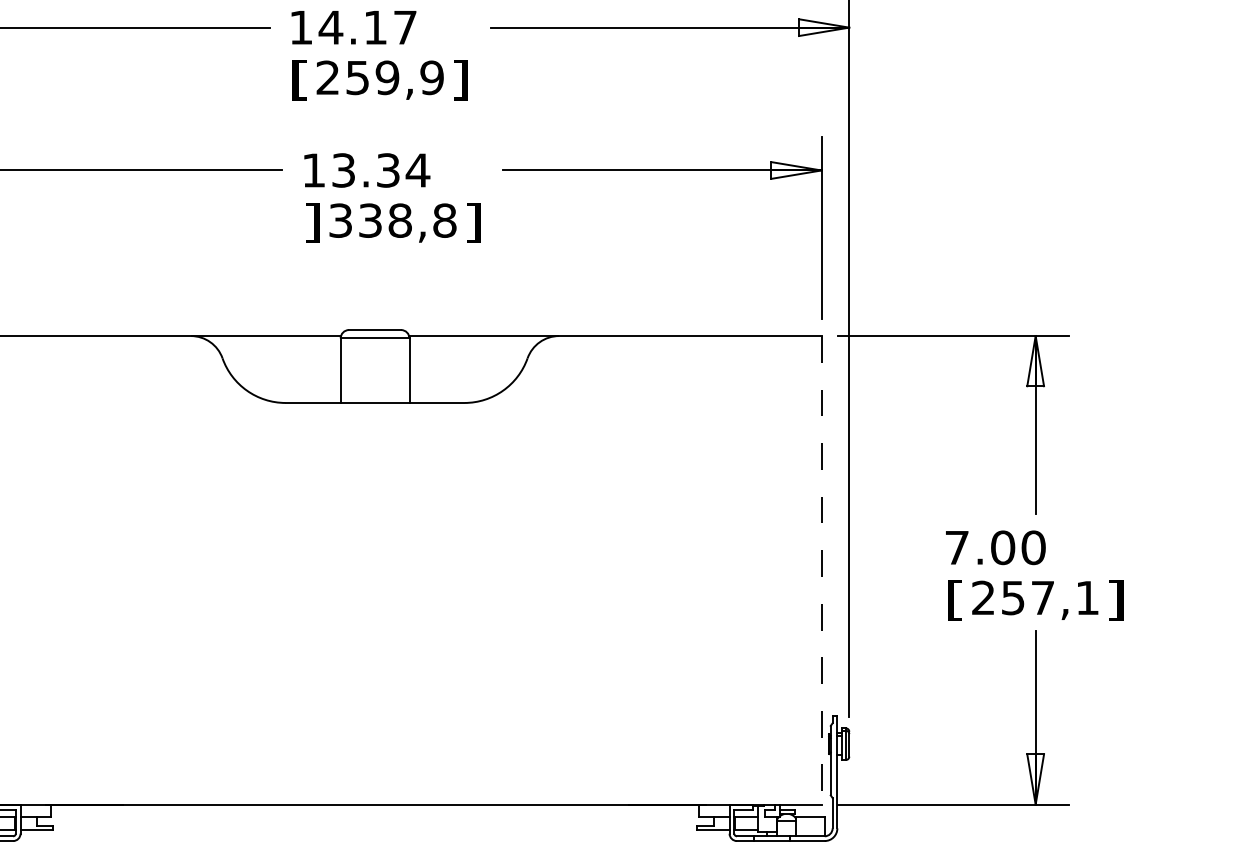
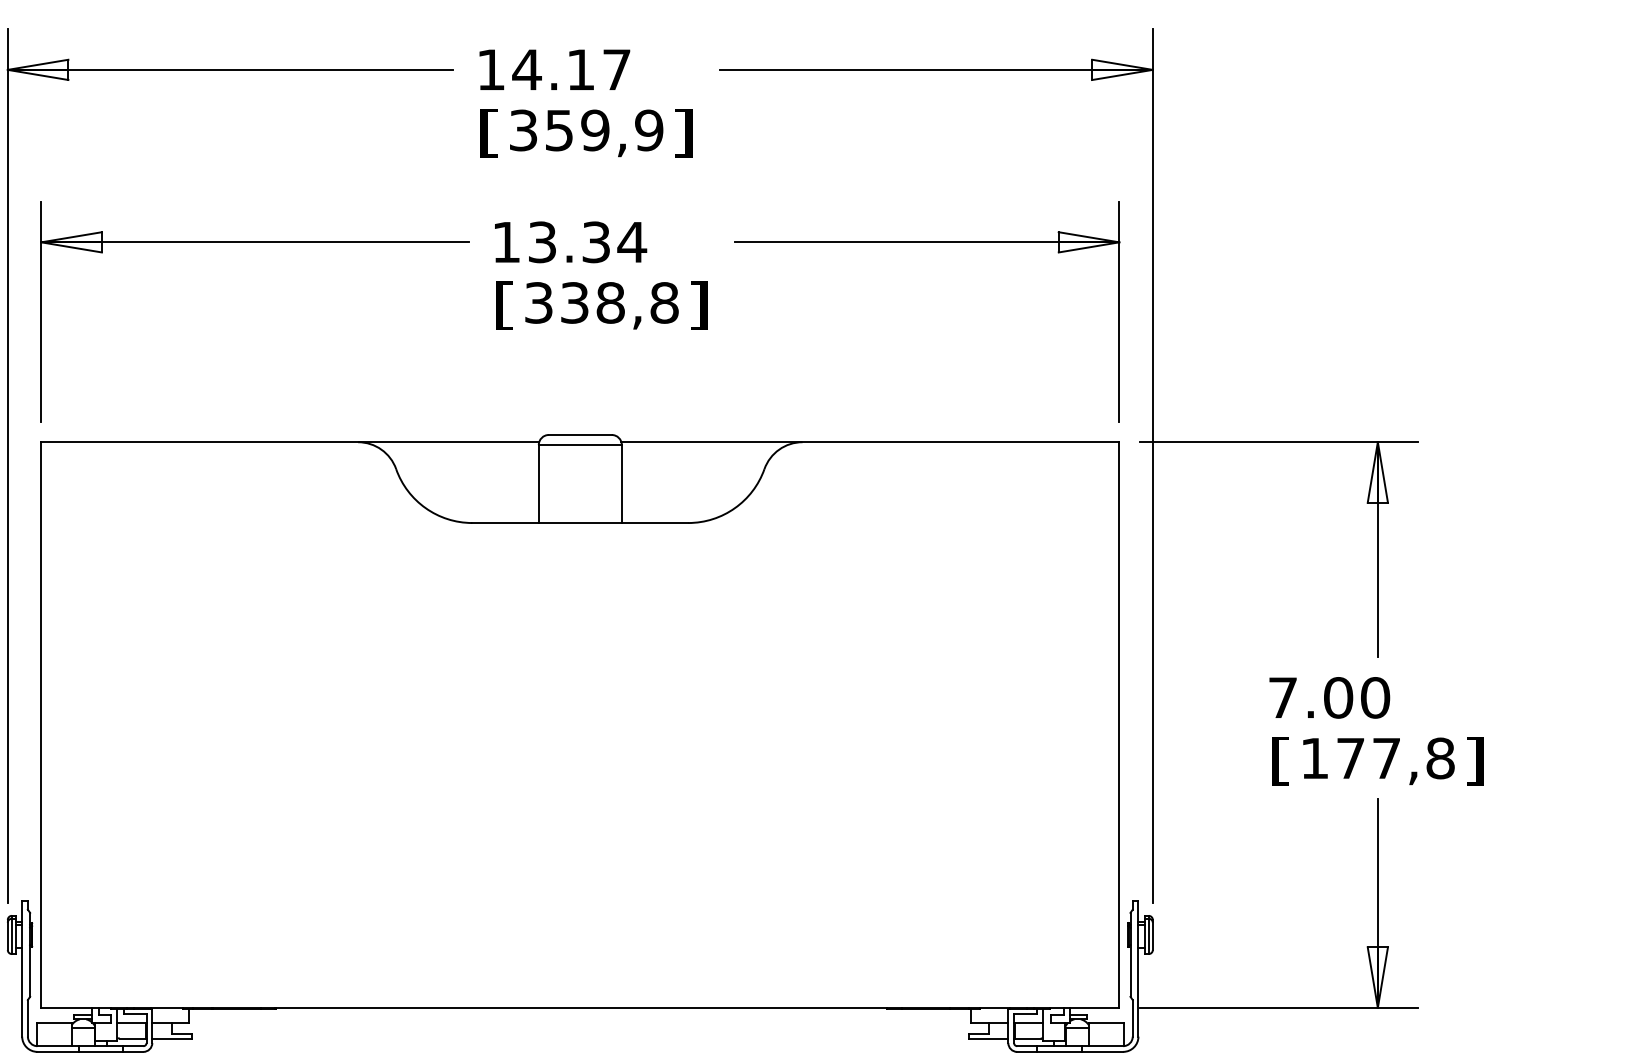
text: (328, 77) -> (523, 130), 259,9 -> 359,9
text: (312, 222) -> (504, 305), ] -> [
line: (821, 570) -> (1119, 725), dashed -> solid
text: (1035, 598) -> (1377, 758), 257,1 -> 177,8

